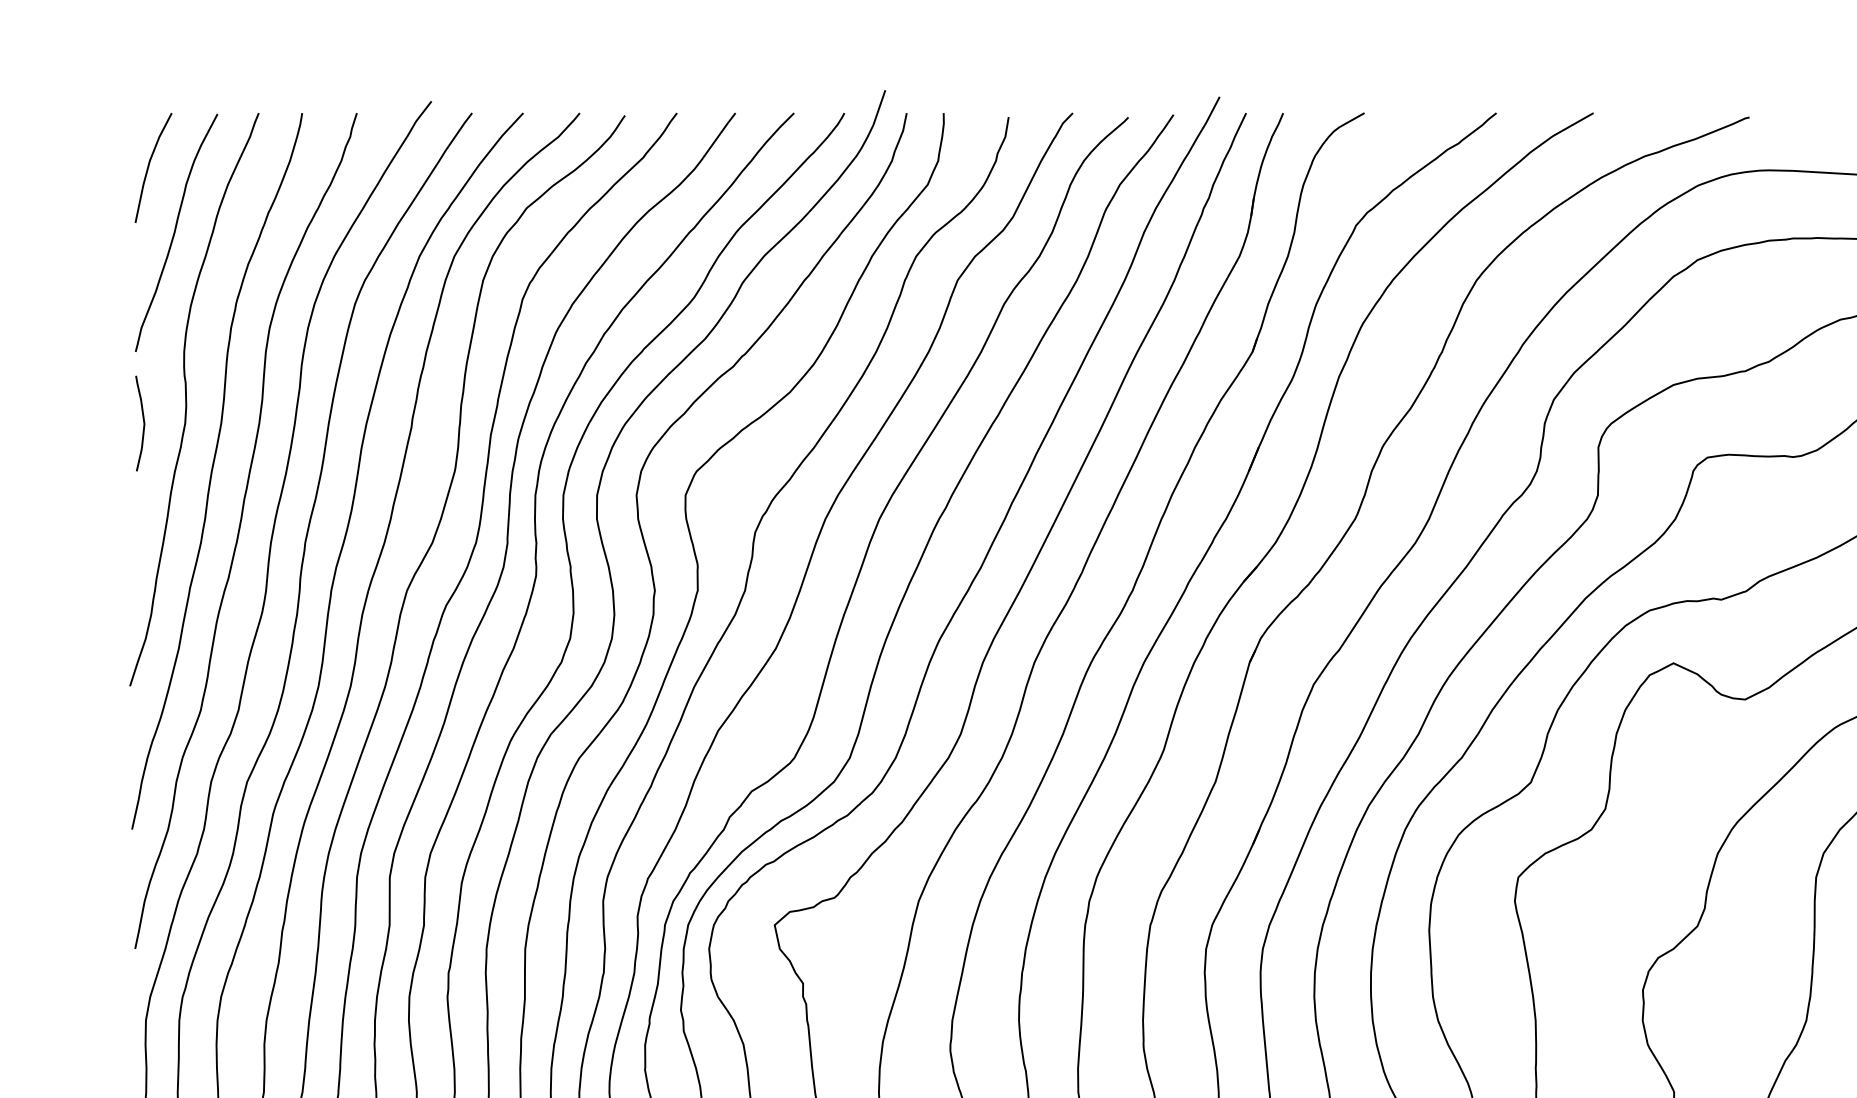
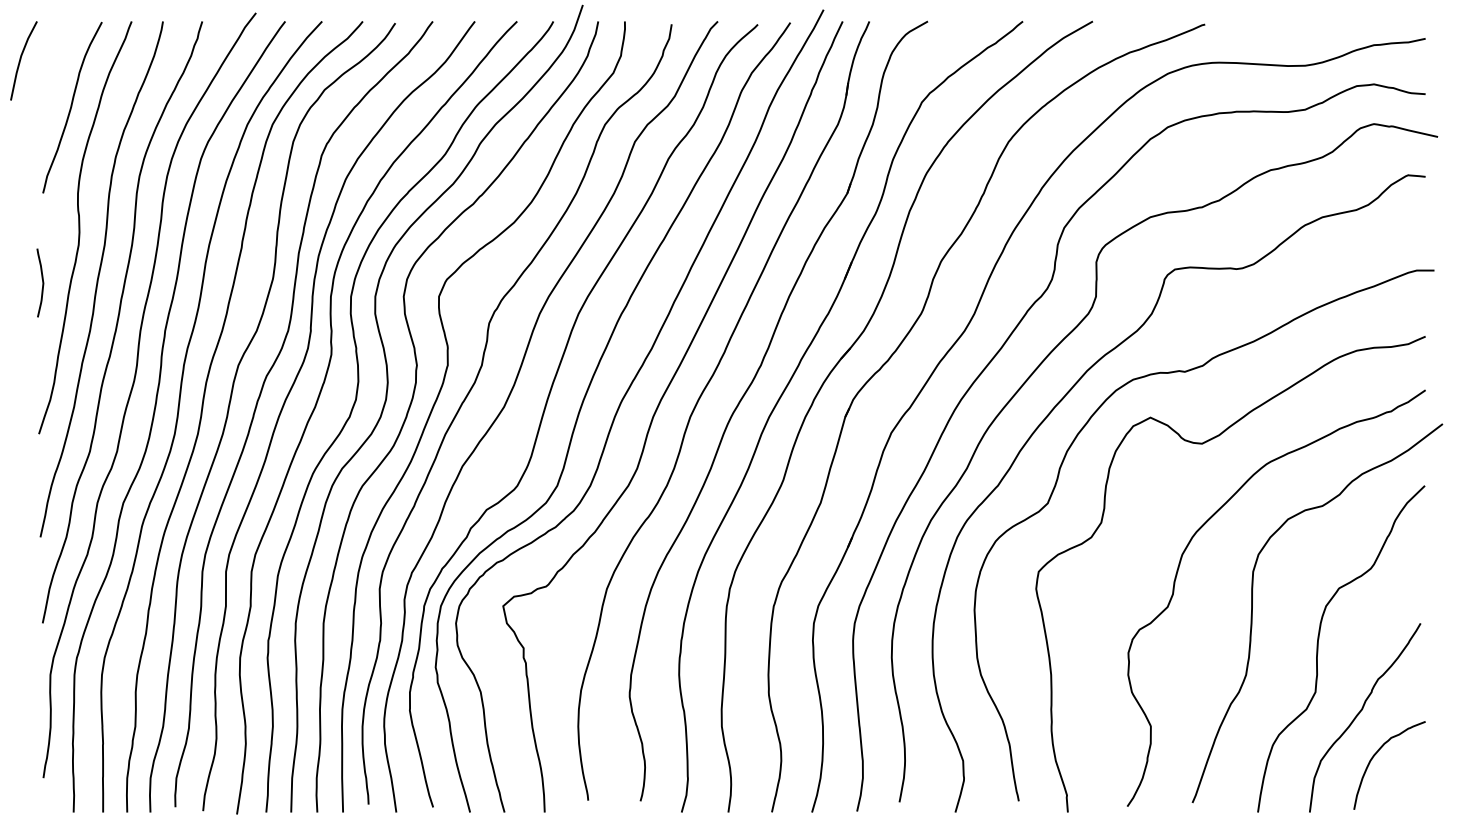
line: (150, 165) -> (21, 59), moved
curve: (143, 422) -> (42, 282), moved

